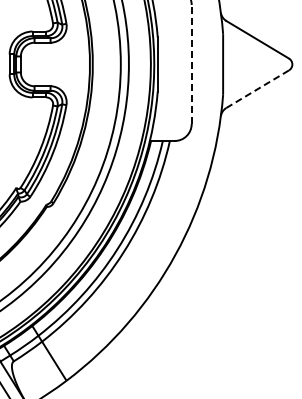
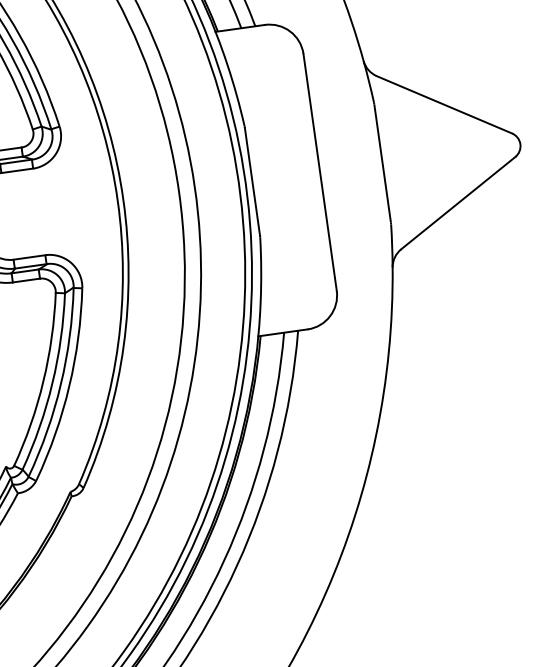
line: (191, 64) -> (319, 172), dashed -> solid
line: (257, 89) -> (458, 203), dashed -> solid

